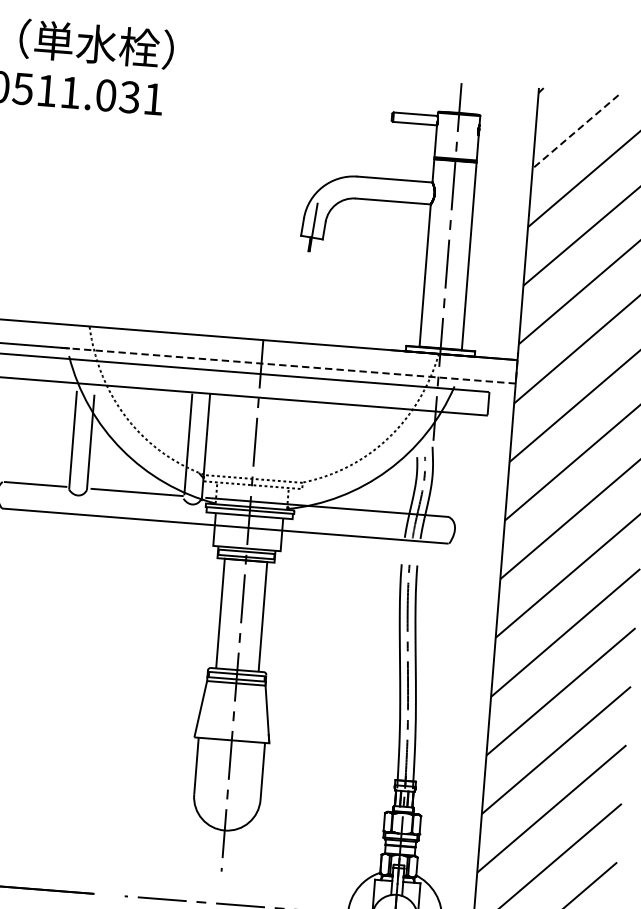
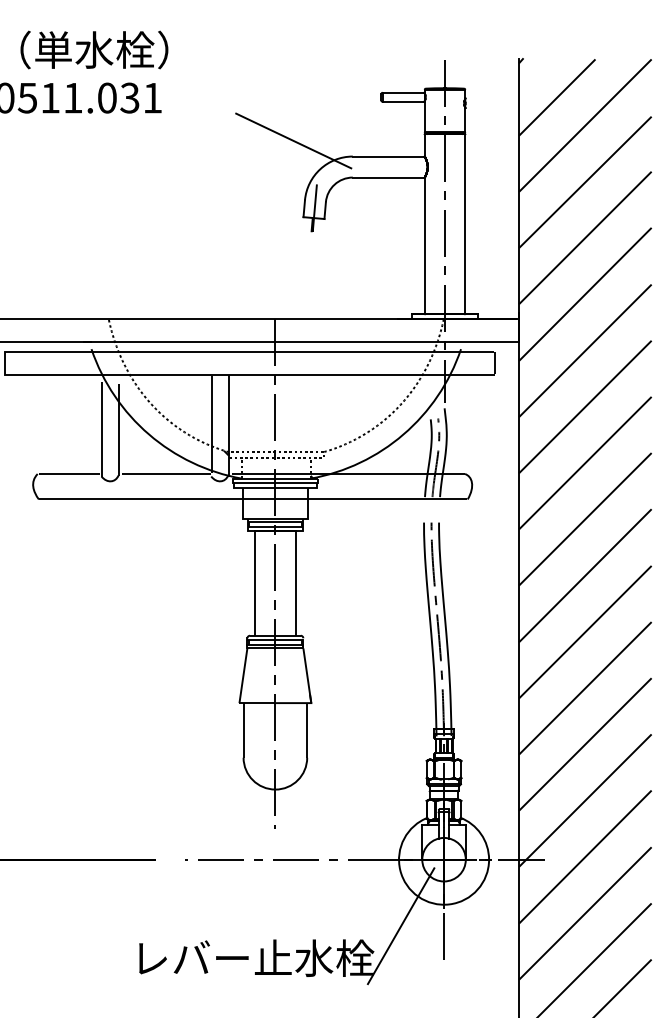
line: (574, 131) -> (556, 97), dashed -> solid
line: (296, 154) -> (293, 140), added
line: (305, 366) -> (317, 341), dashed -> solid

